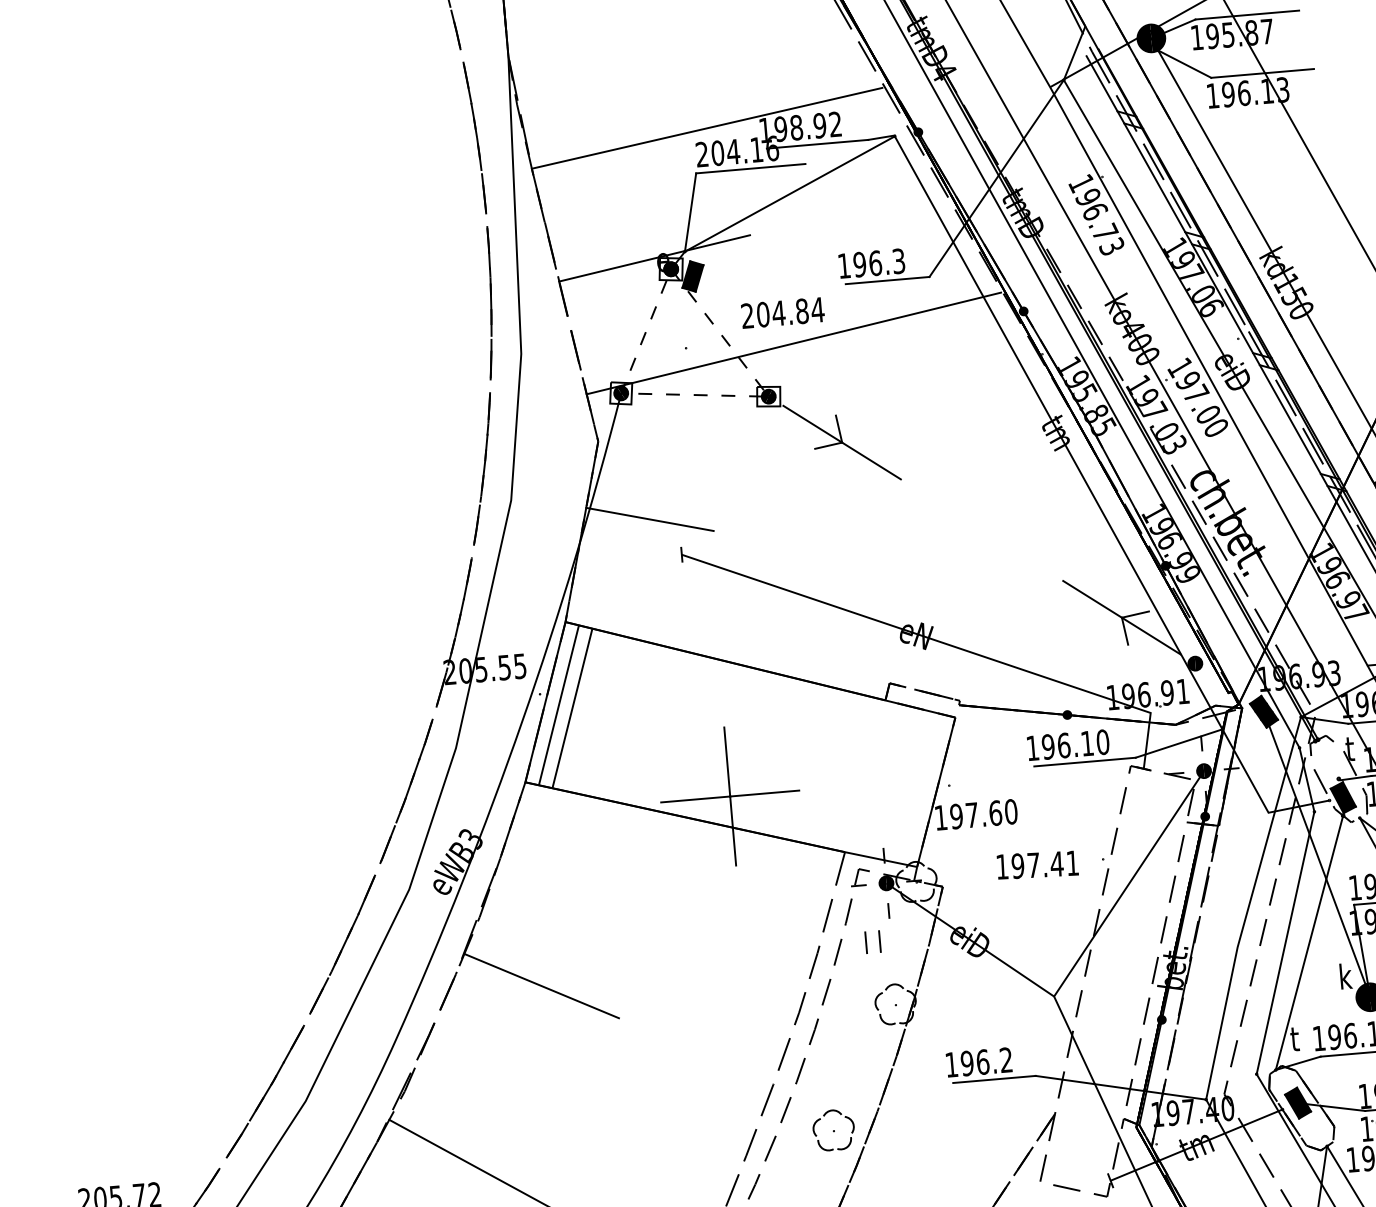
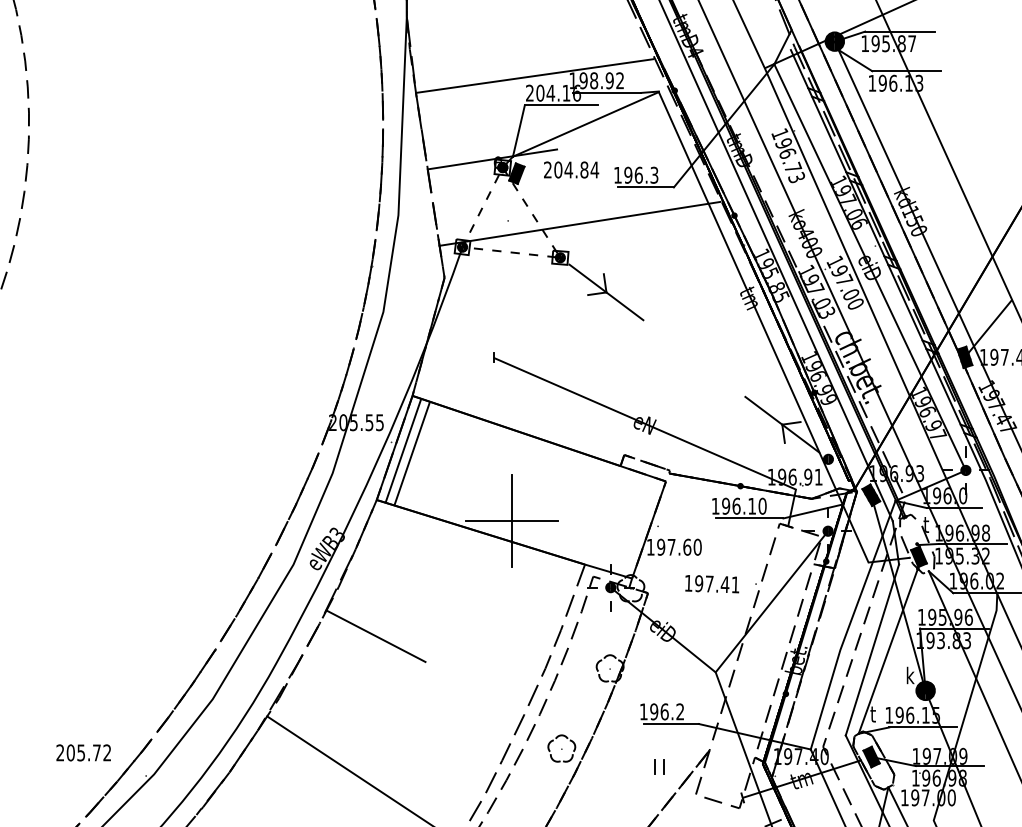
text: (782, 312) -> (571, 169), moved
line: (650, 519) -> (474, 332), removed
part: (872, 941) -> (659, 766), moved

